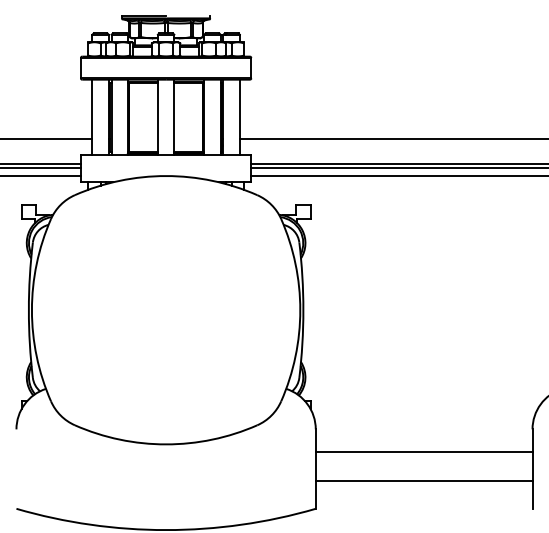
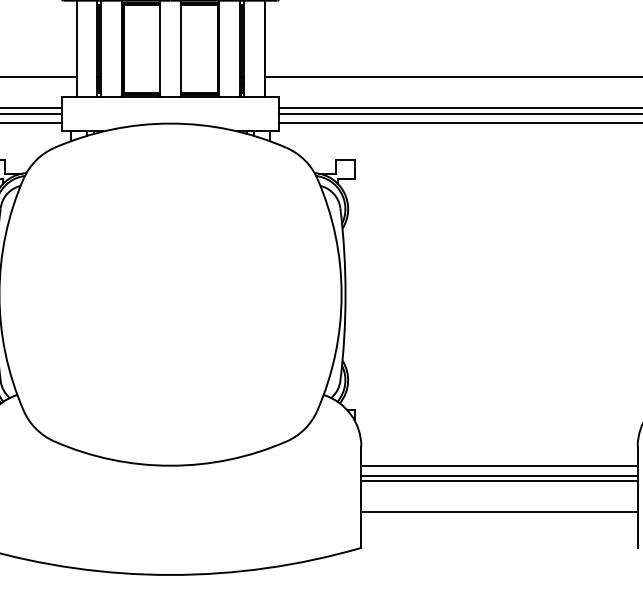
line: (423, 444) -> (498, 465), added
line: (423, 456) -> (498, 481), added

